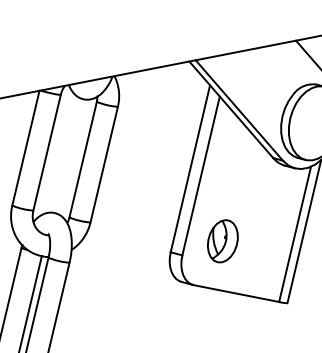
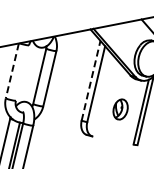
line: (26, 149) -> (12, 71), solid -> dashed
line: (47, 151) -> (22, 72), removed
line: (191, 168) -> (91, 80), solid -> dashed
part: (222, 241) -> (120, 109), moved
line: (235, 293) -> (112, 140), removed

